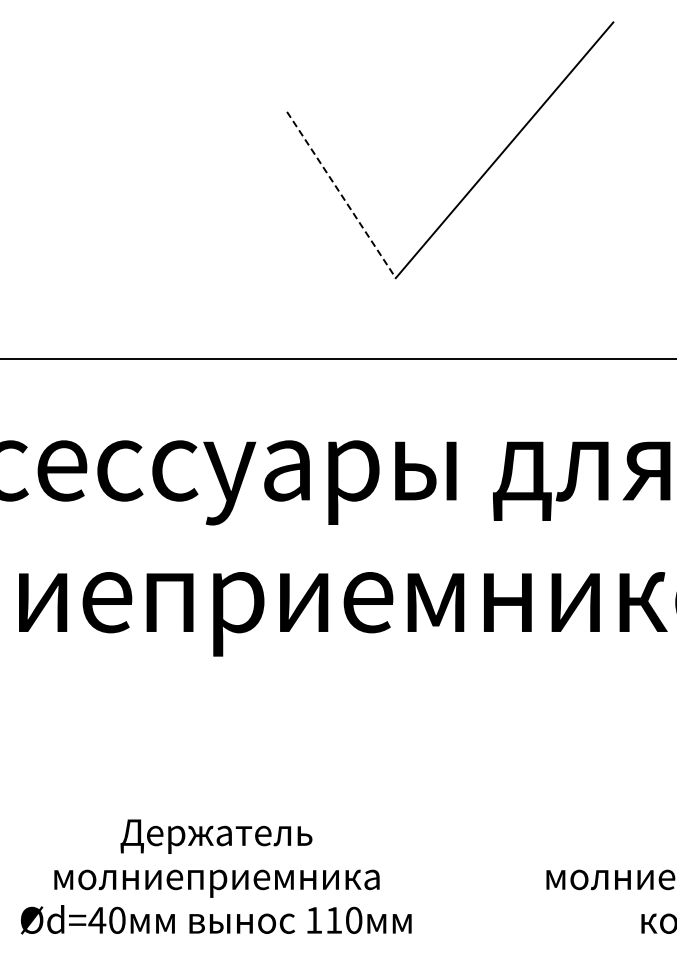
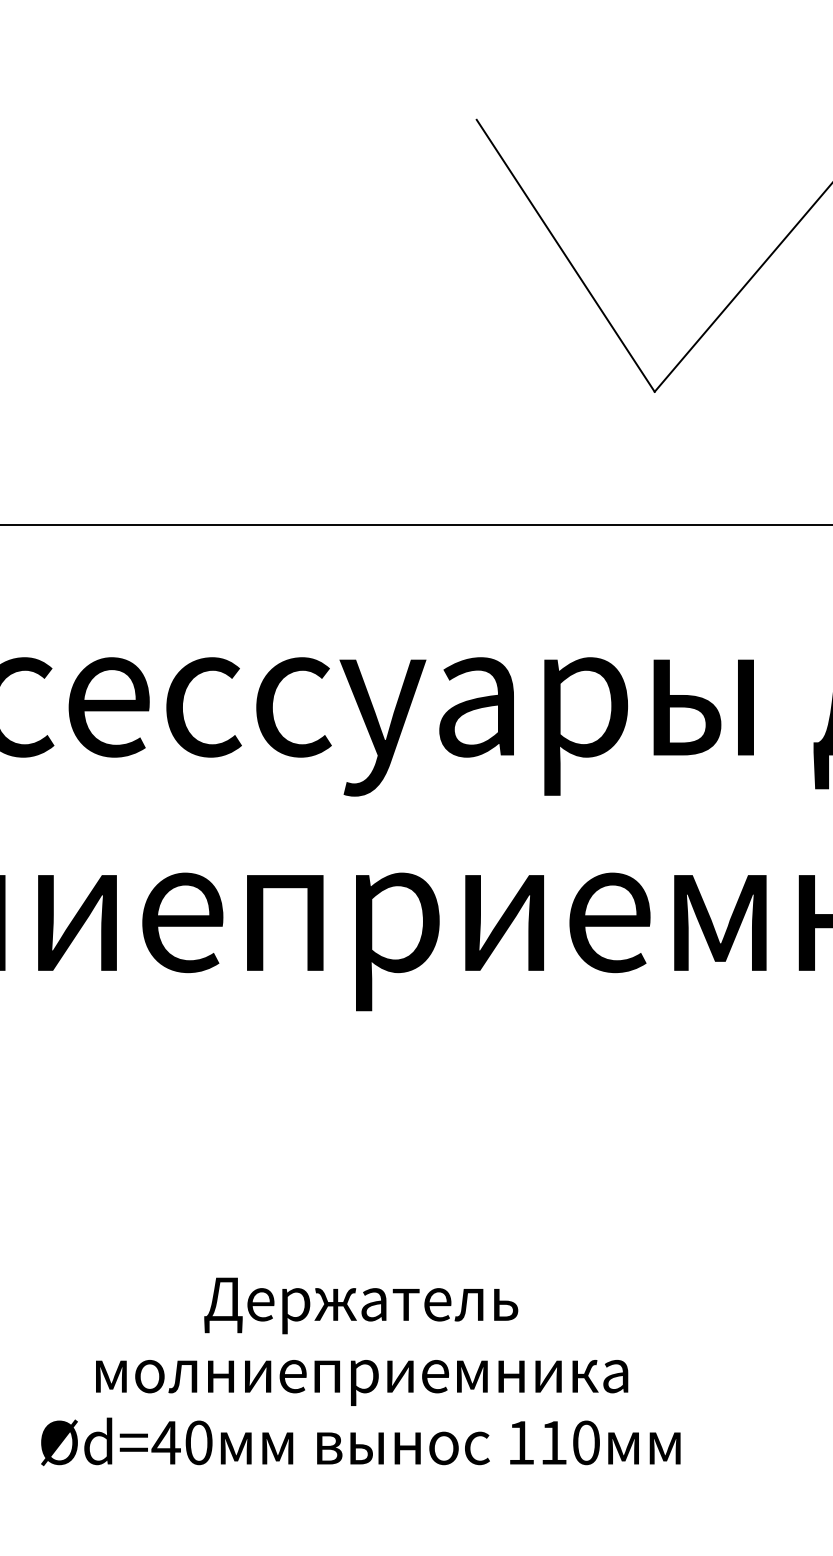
line: (341, 195) -> (565, 256), dashed -> solid

